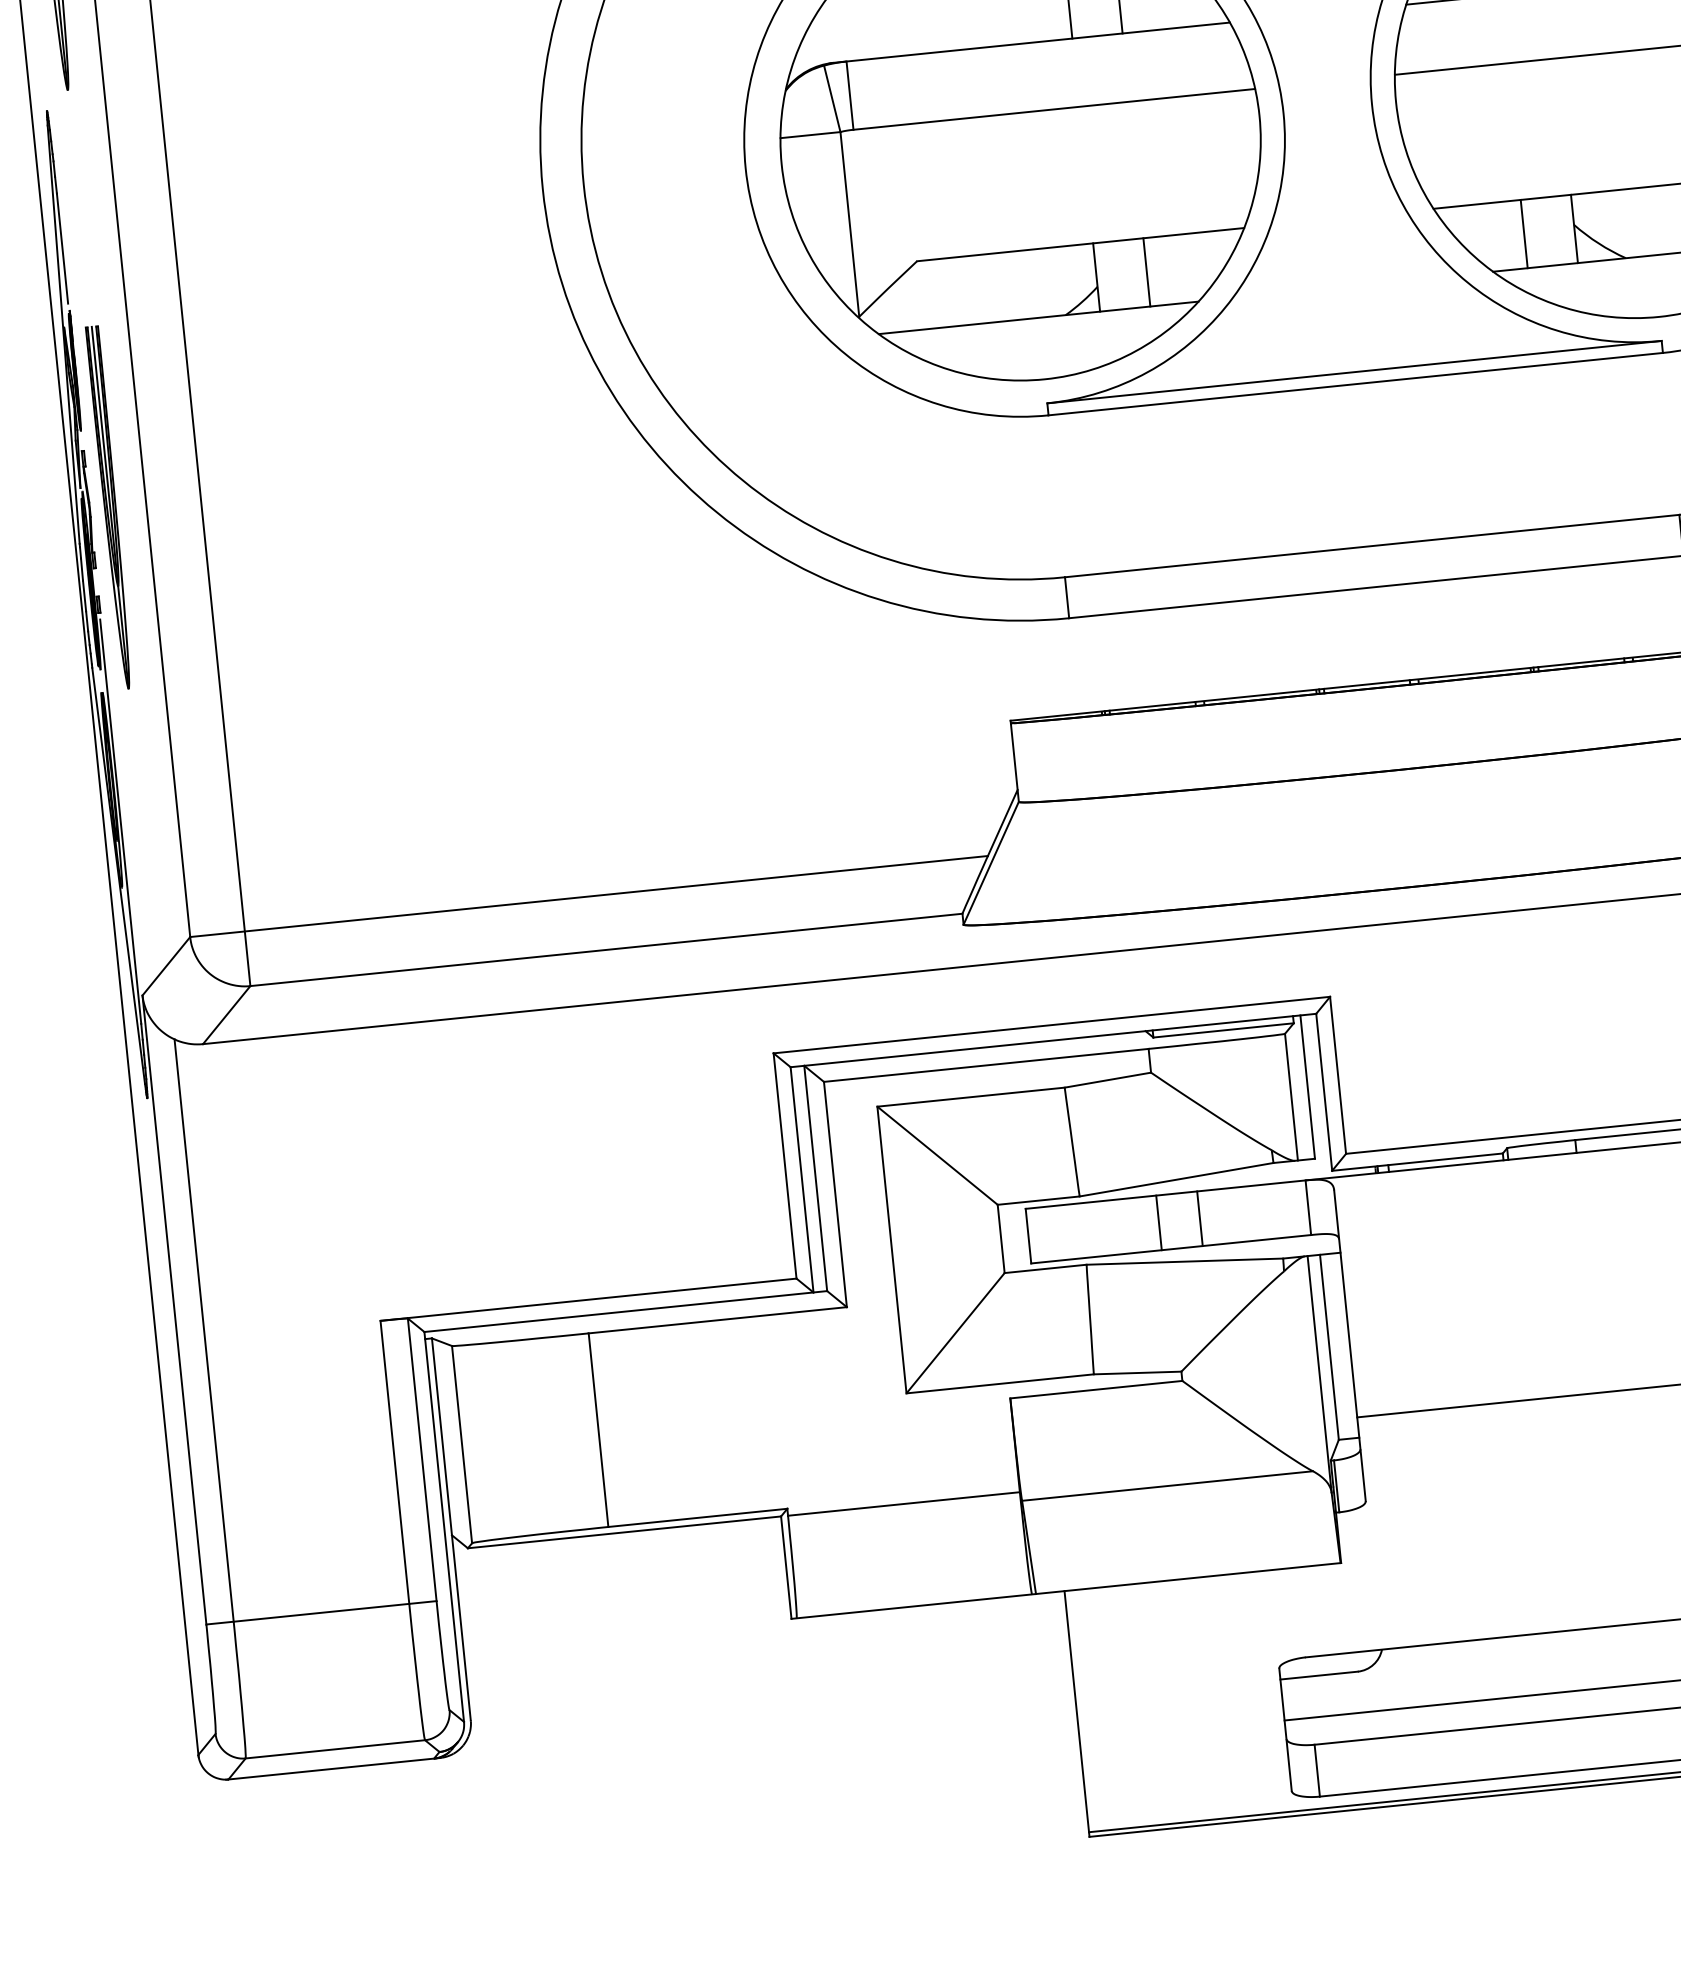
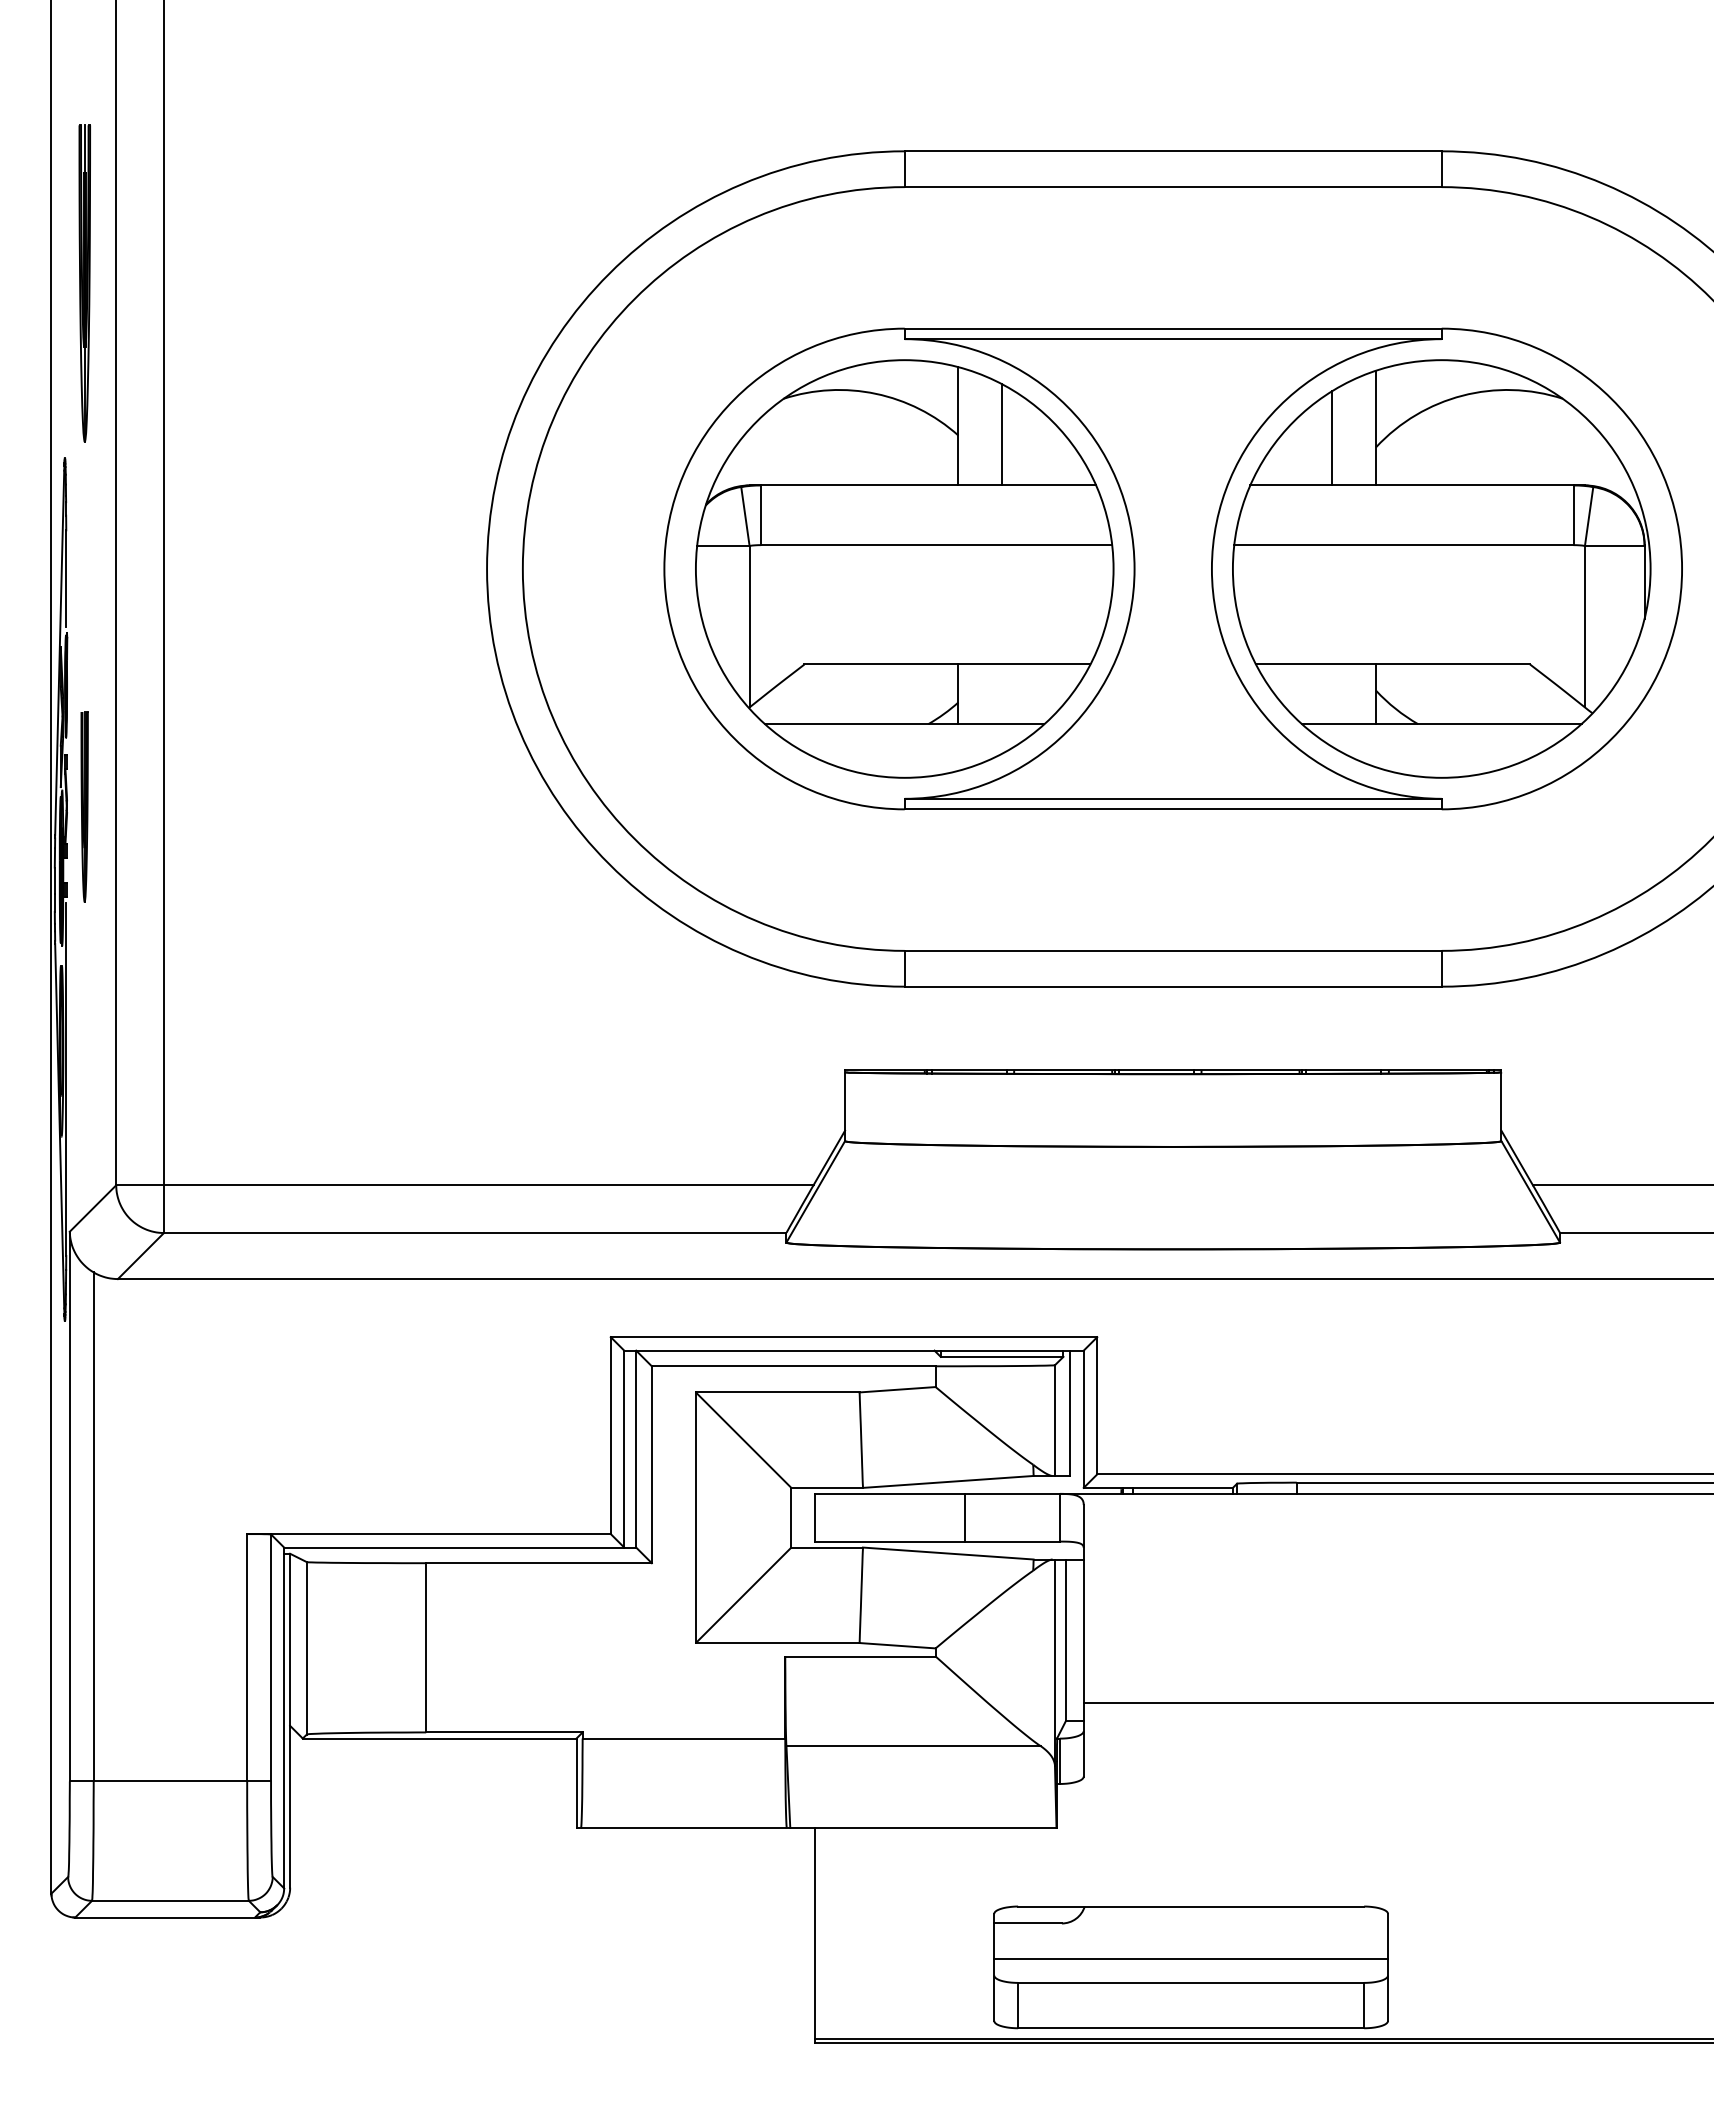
line: (1524, 234) -> (1332, 694), removed
line: (1147, 272) -> (1002, 694), removed
part: (109, 507) -> (84, 806), size x0.6
line: (1159, 1222) -> (929, 1517), removed

